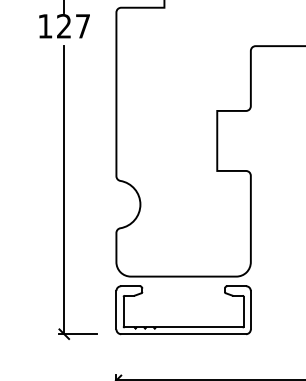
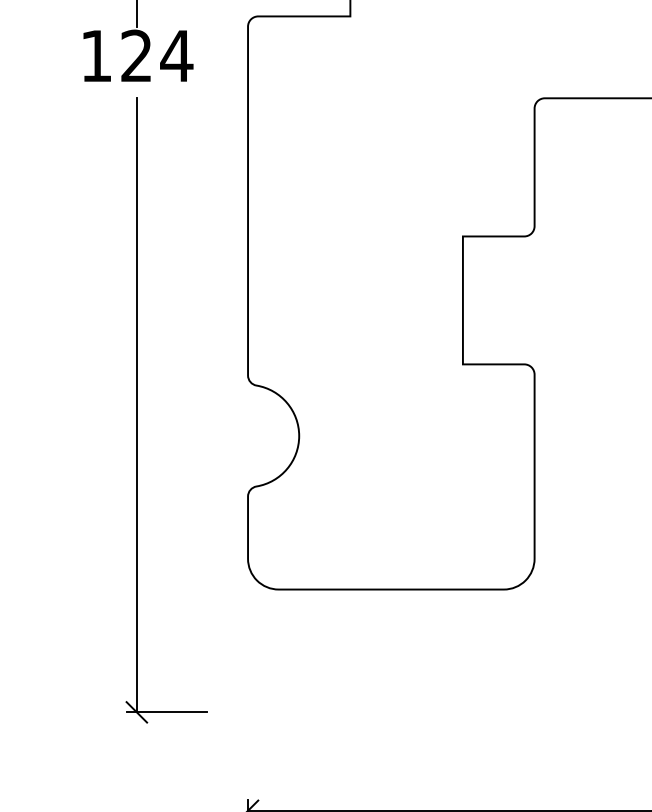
text: (82, 26) -> (175, 56), 127 -> 124
part: (183, 326) -> (391, 695), removed

